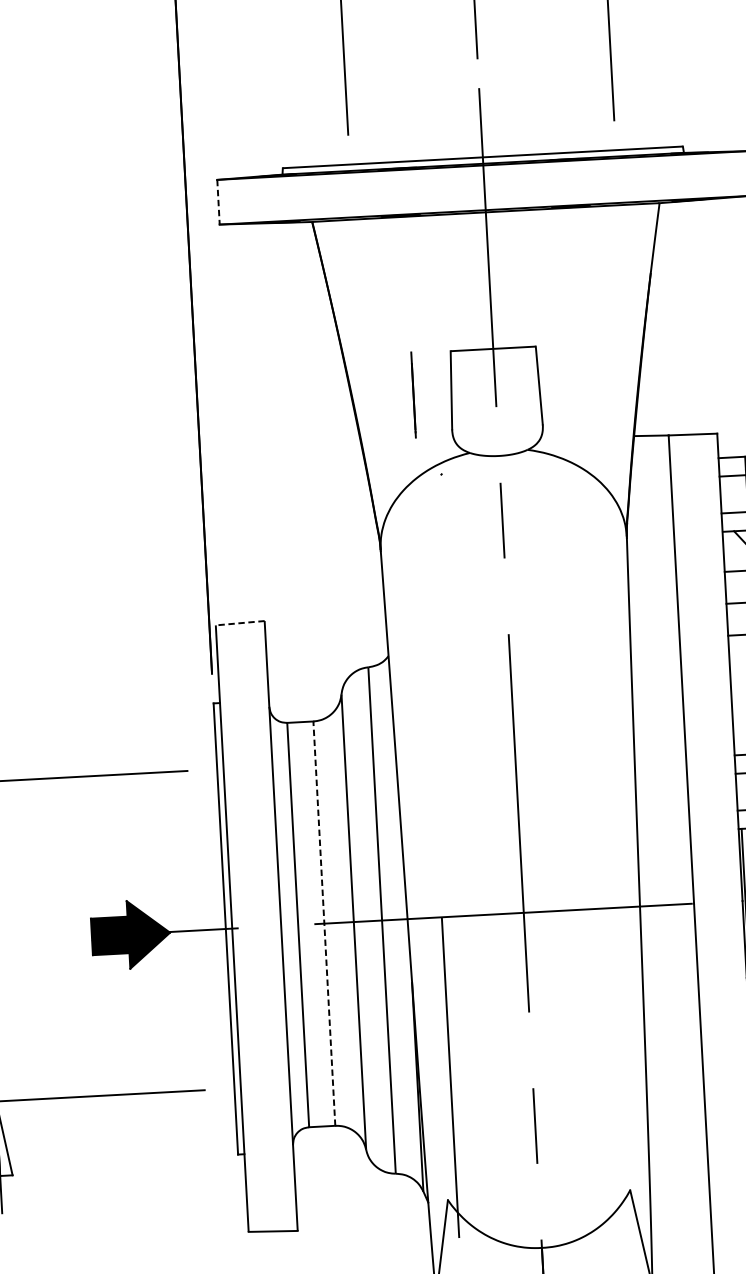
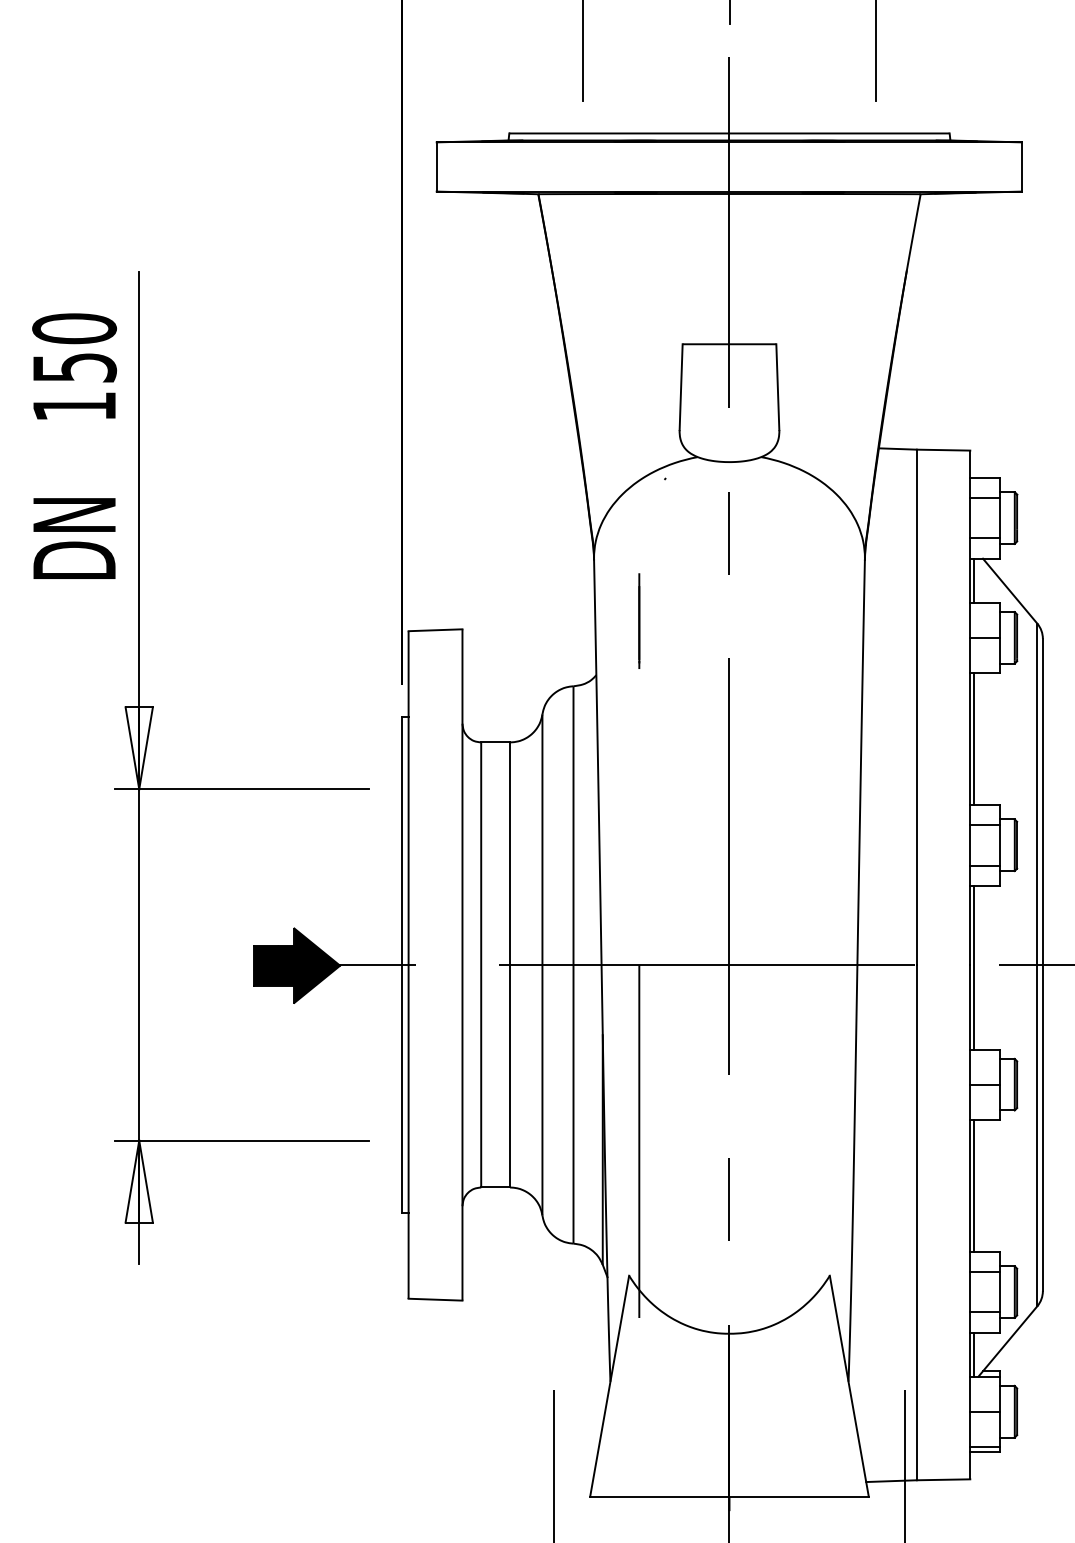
line: (218, 201) -> (436, 166), dashed -> solid
line: (413, 394) -> (639, 620), moved
line: (726, 551) -> (973, 580), added
line: (240, 623) -> (435, 630), dashed -> solid
line: (734, 695) -> (973, 738), added
line: (323, 923) -> (509, 964), dashed -> solid

